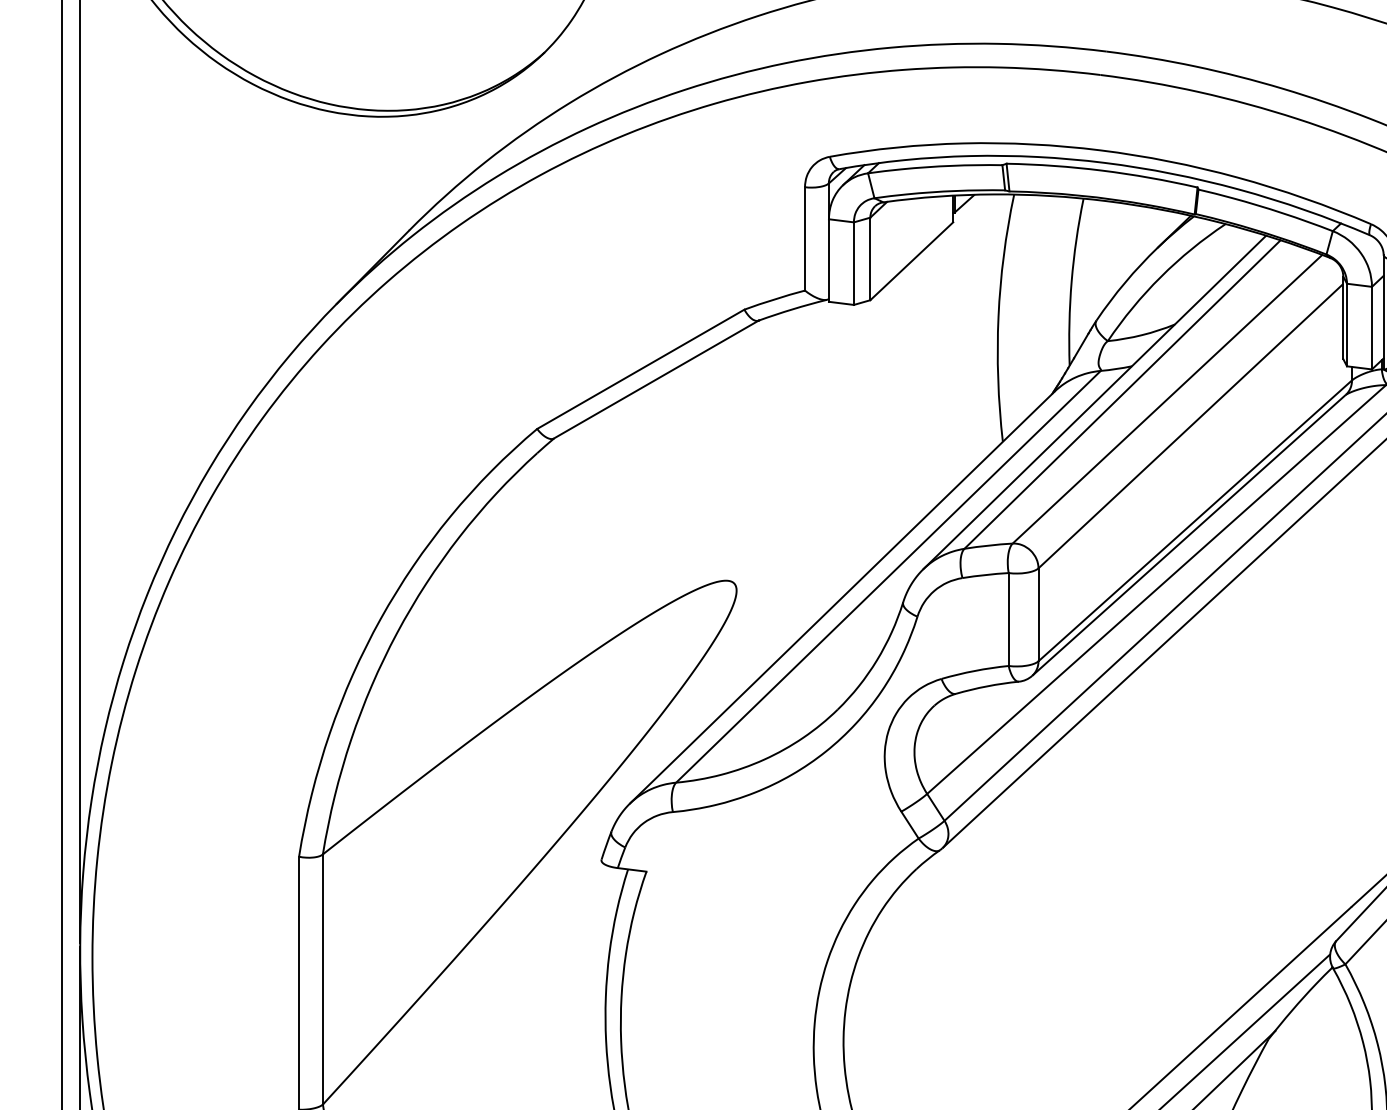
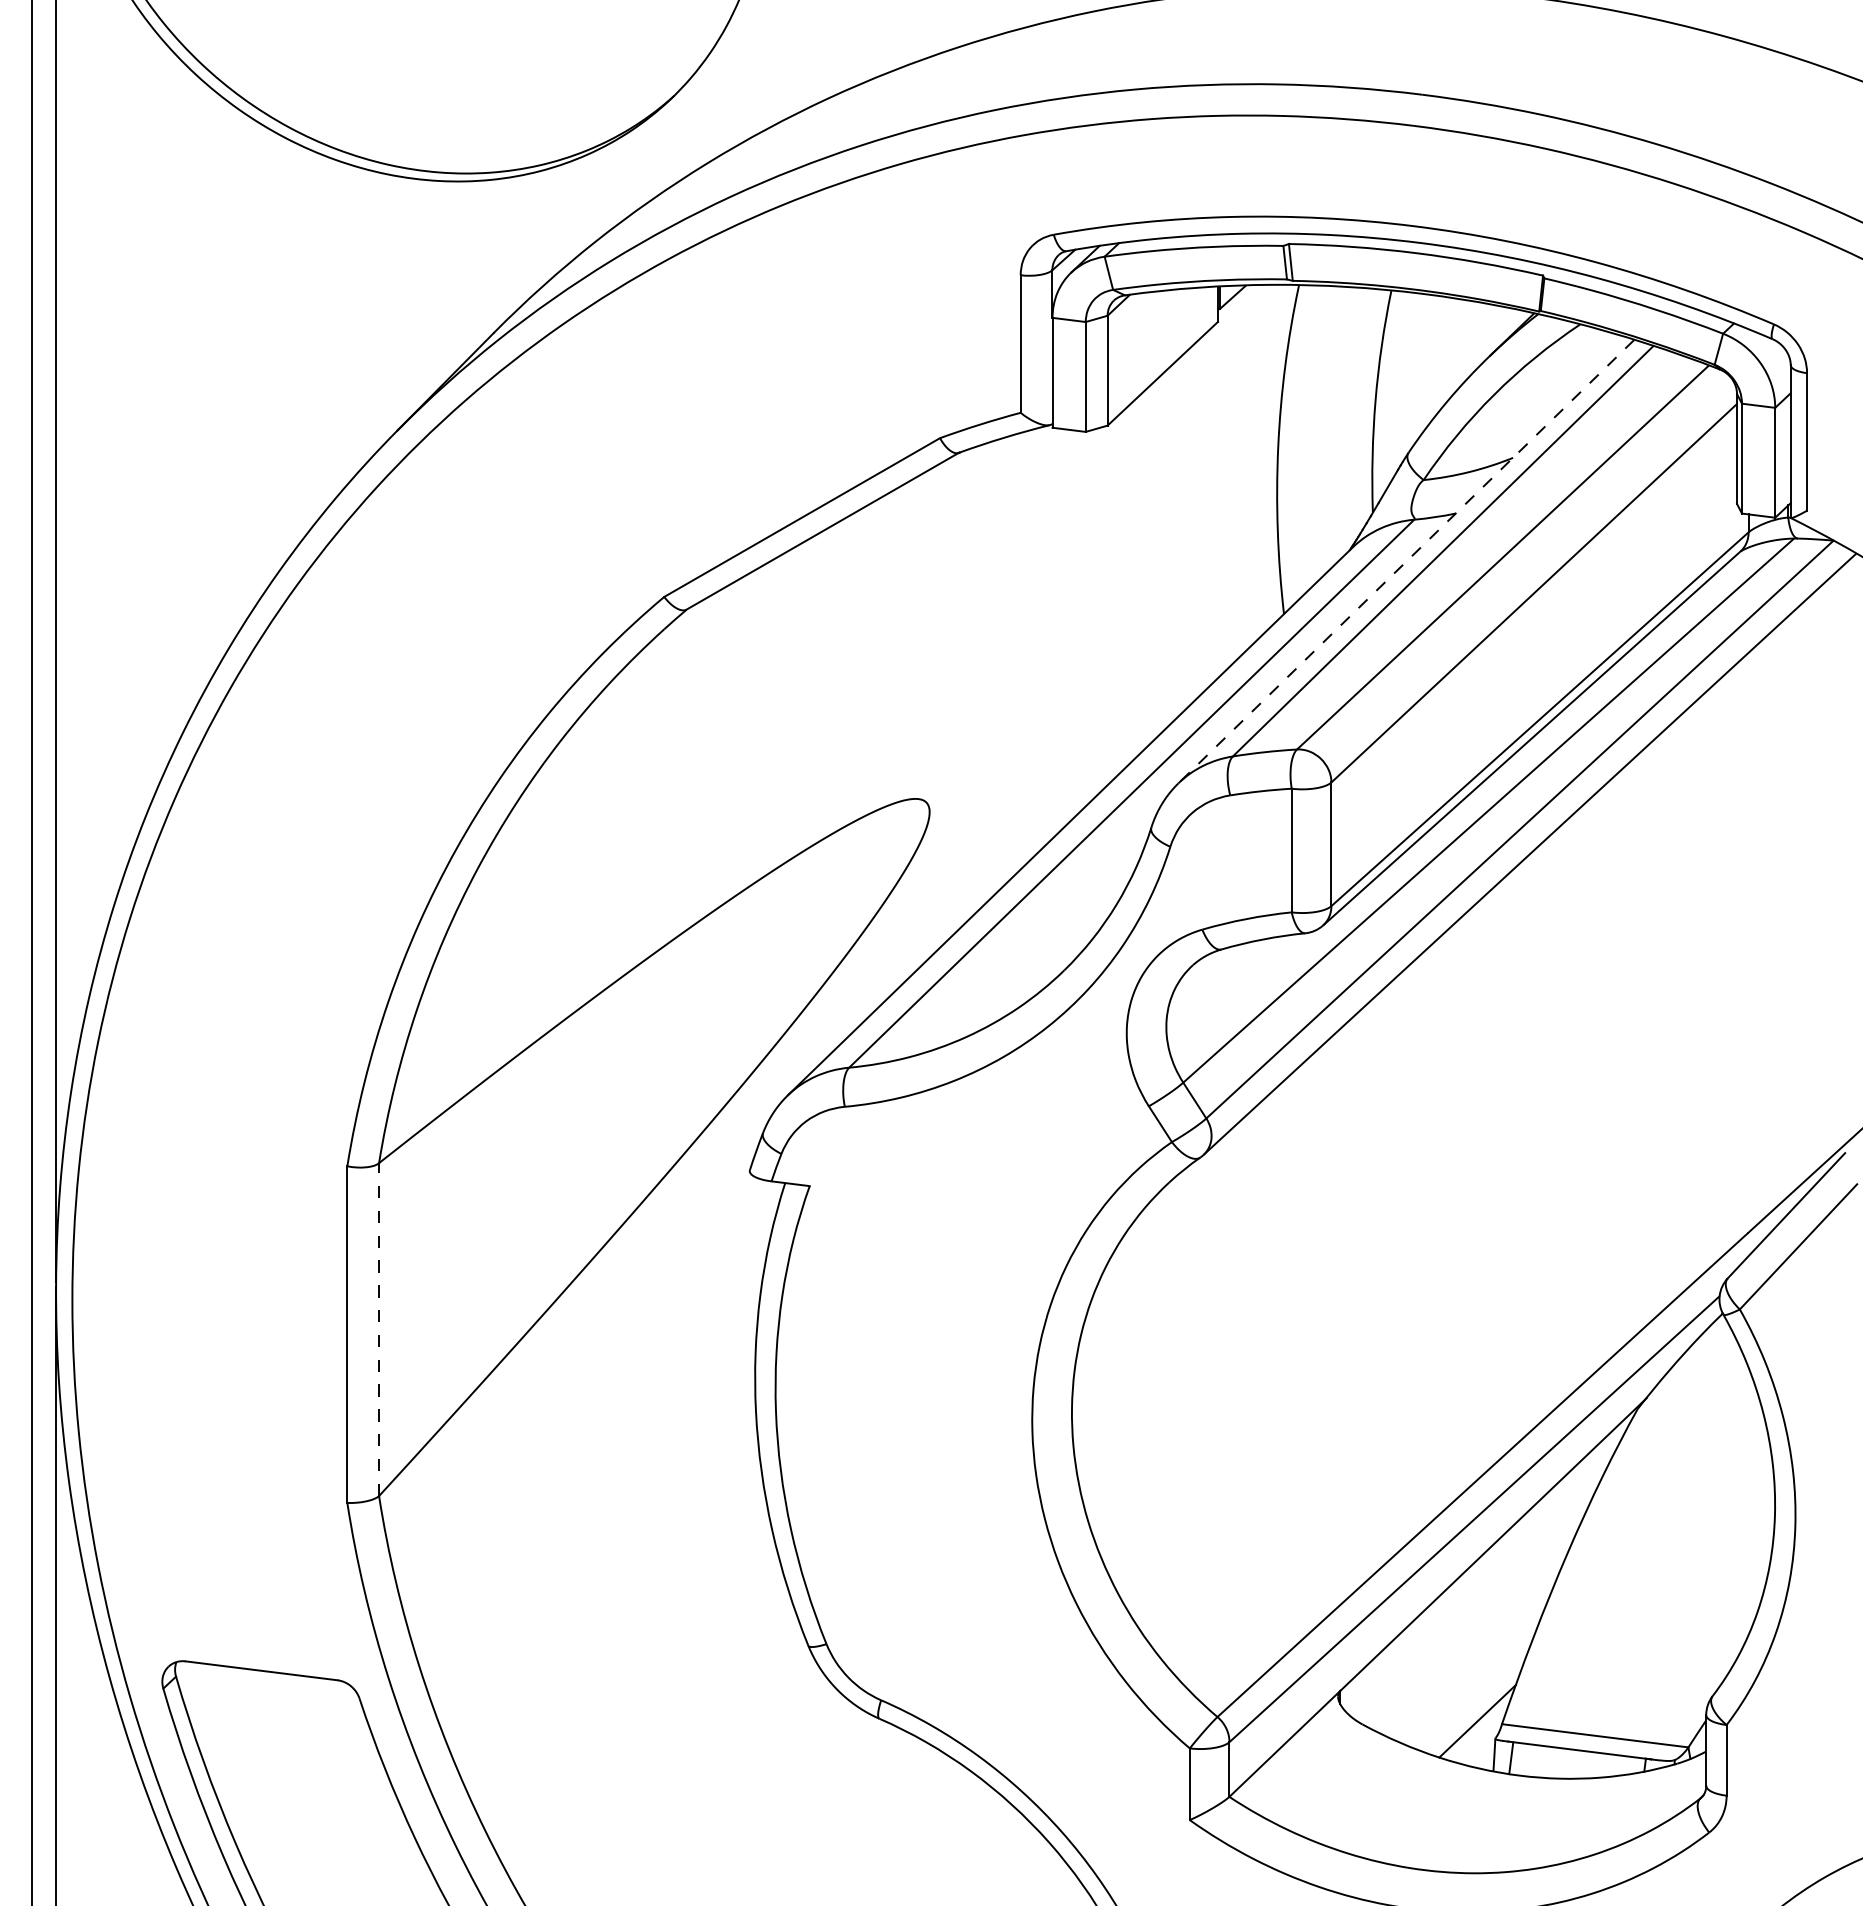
line: (1094, 402) -> (1406, 561), solid -> dashed
line: (323, 979) -> (379, 1329), solid -> dashed

